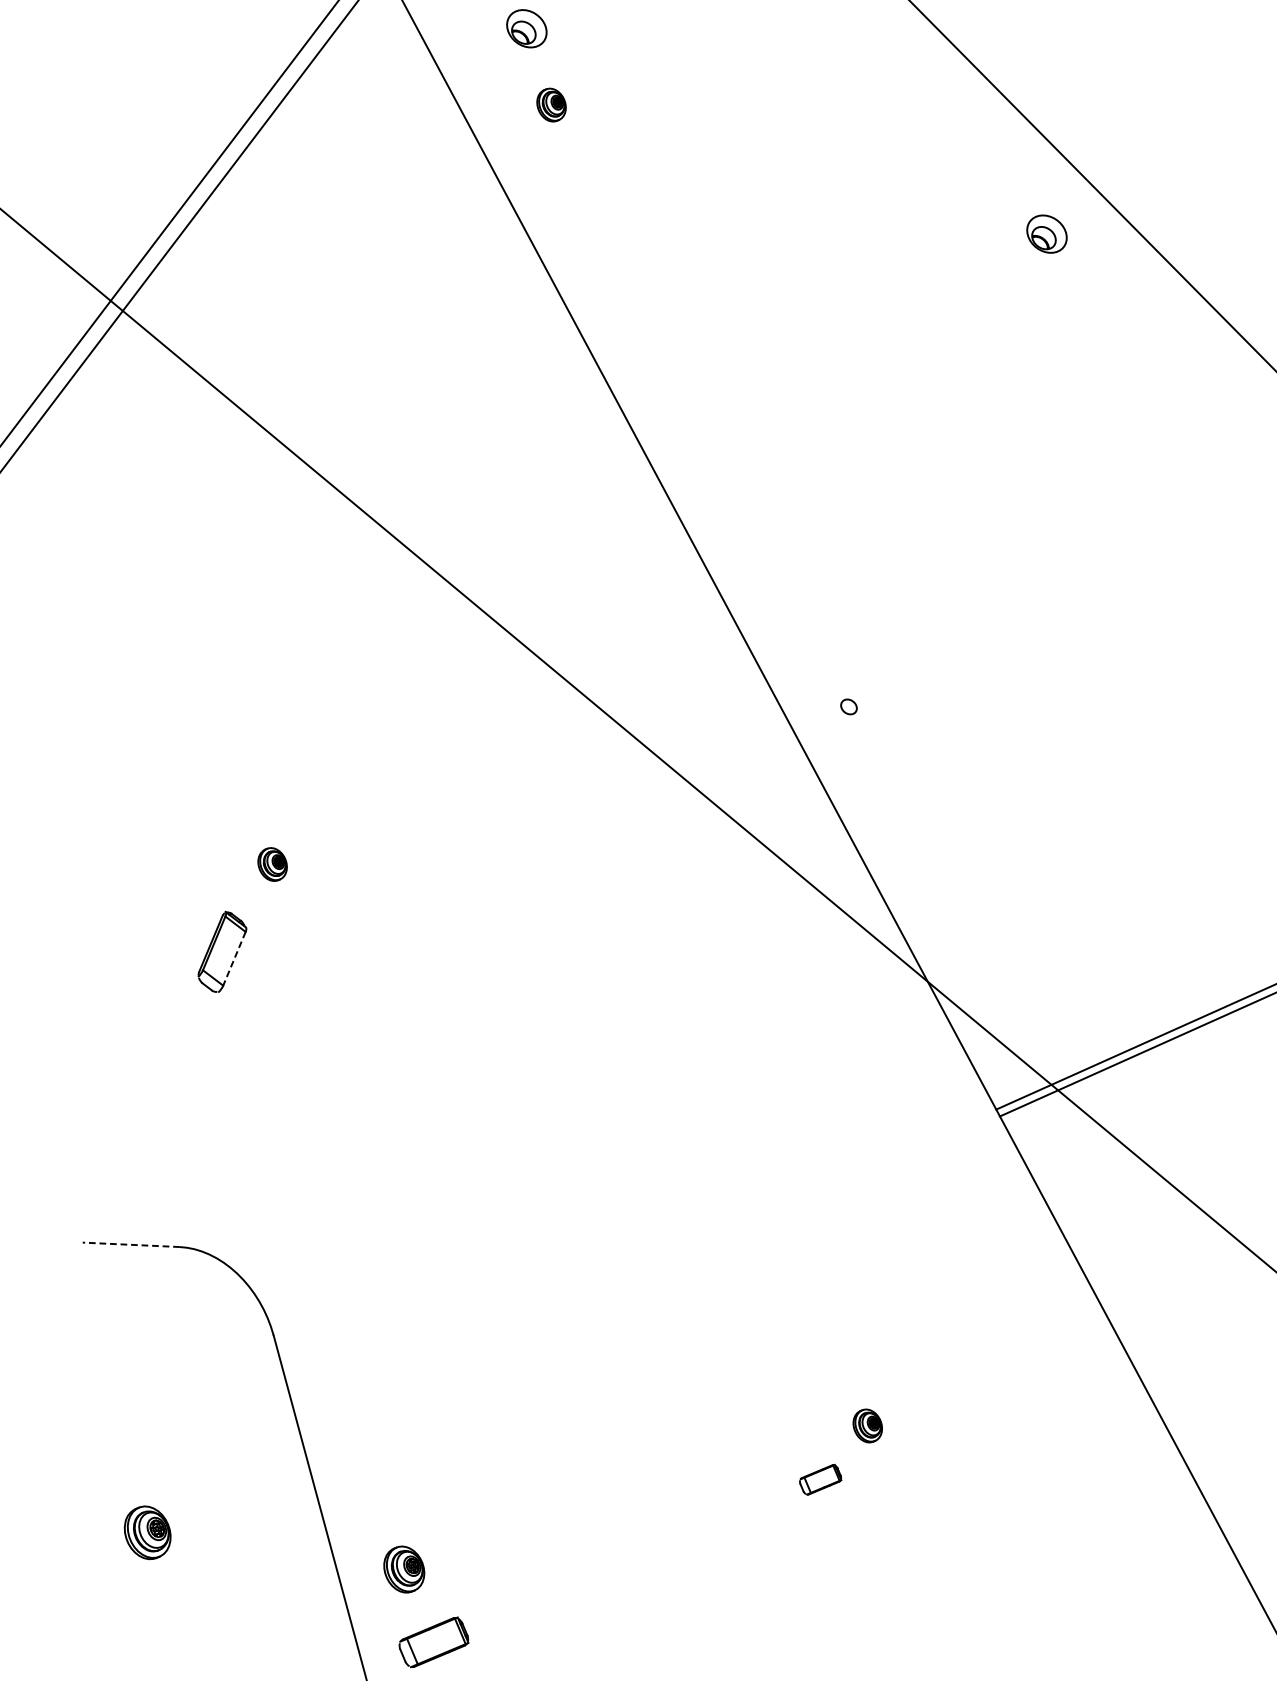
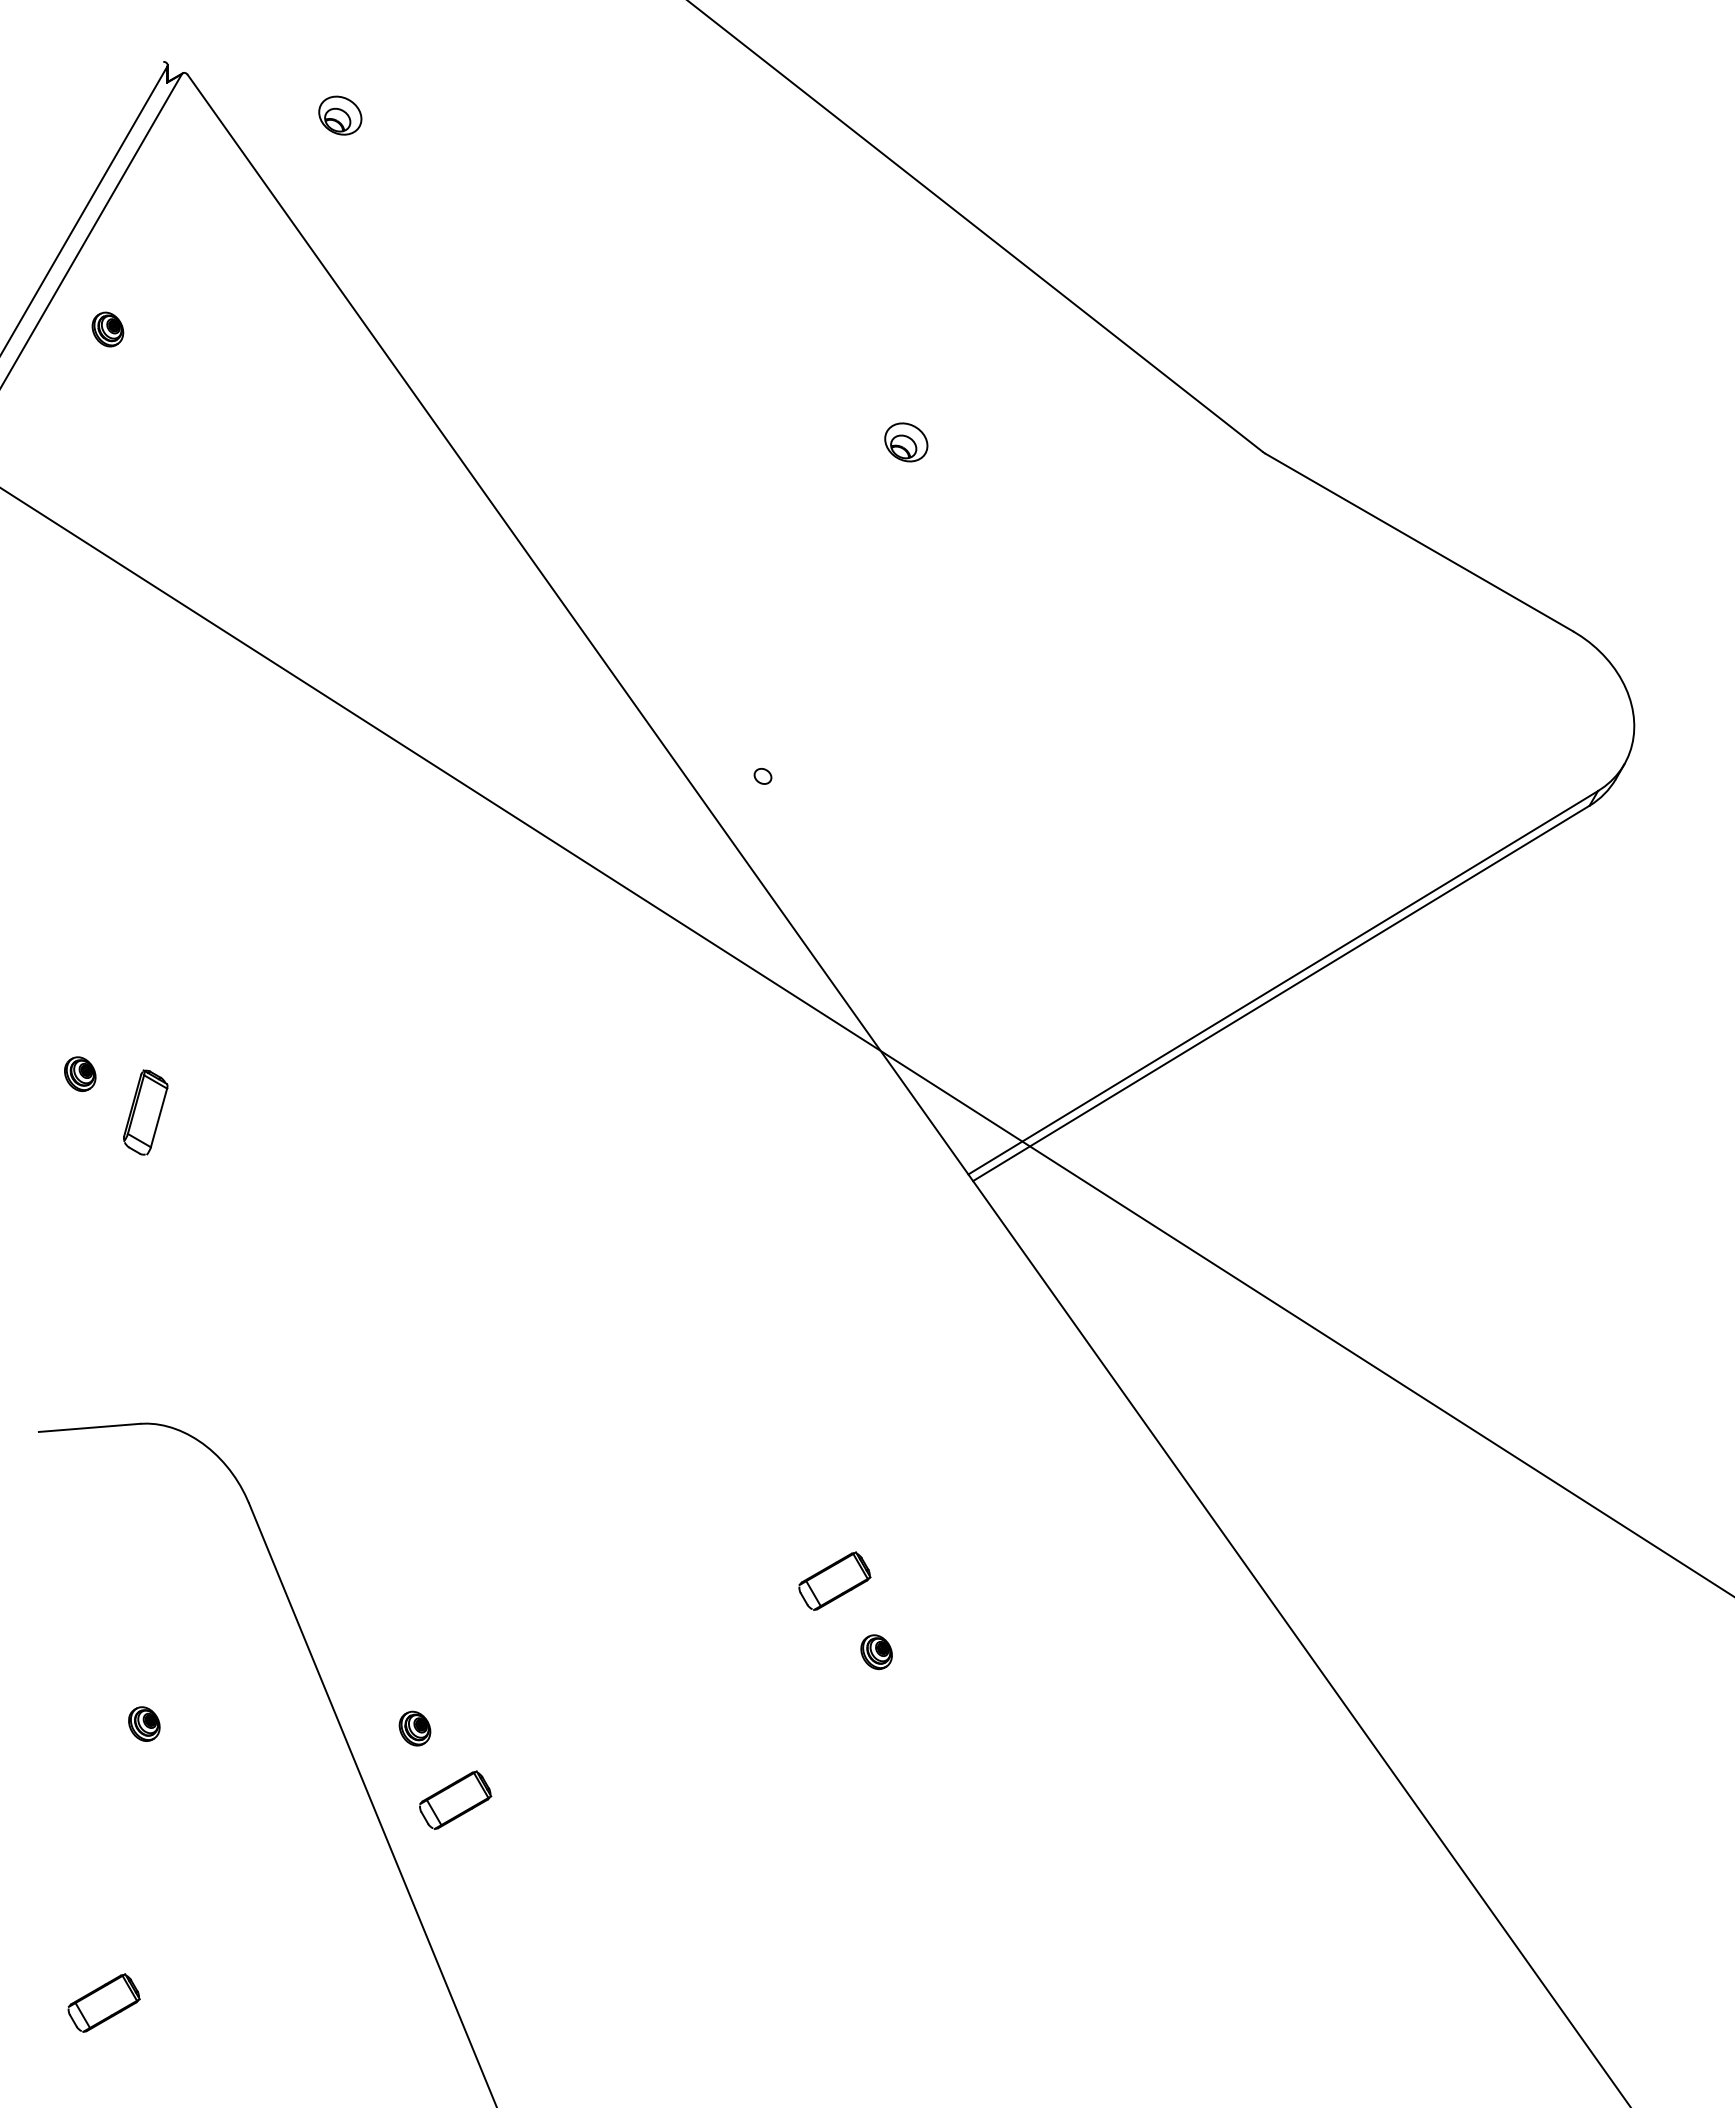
part: (551, 105) -> (107, 329), moved
part: (1047, 234) -> (906, 442), moved
part: (272, 864) -> (80, 1074), moved
line: (233, 959) -> (158, 1118), dashed -> solid
line: (131, 1244) -> (89, 1427), dashed -> solid
part: (867, 1426) -> (876, 1652), moved
part: (820, 1479) -> (834, 1580), size x1.67
part: (148, 1532) -> (144, 1723), size x0.62
part: (403, 1569) -> (414, 1728), size x0.71

